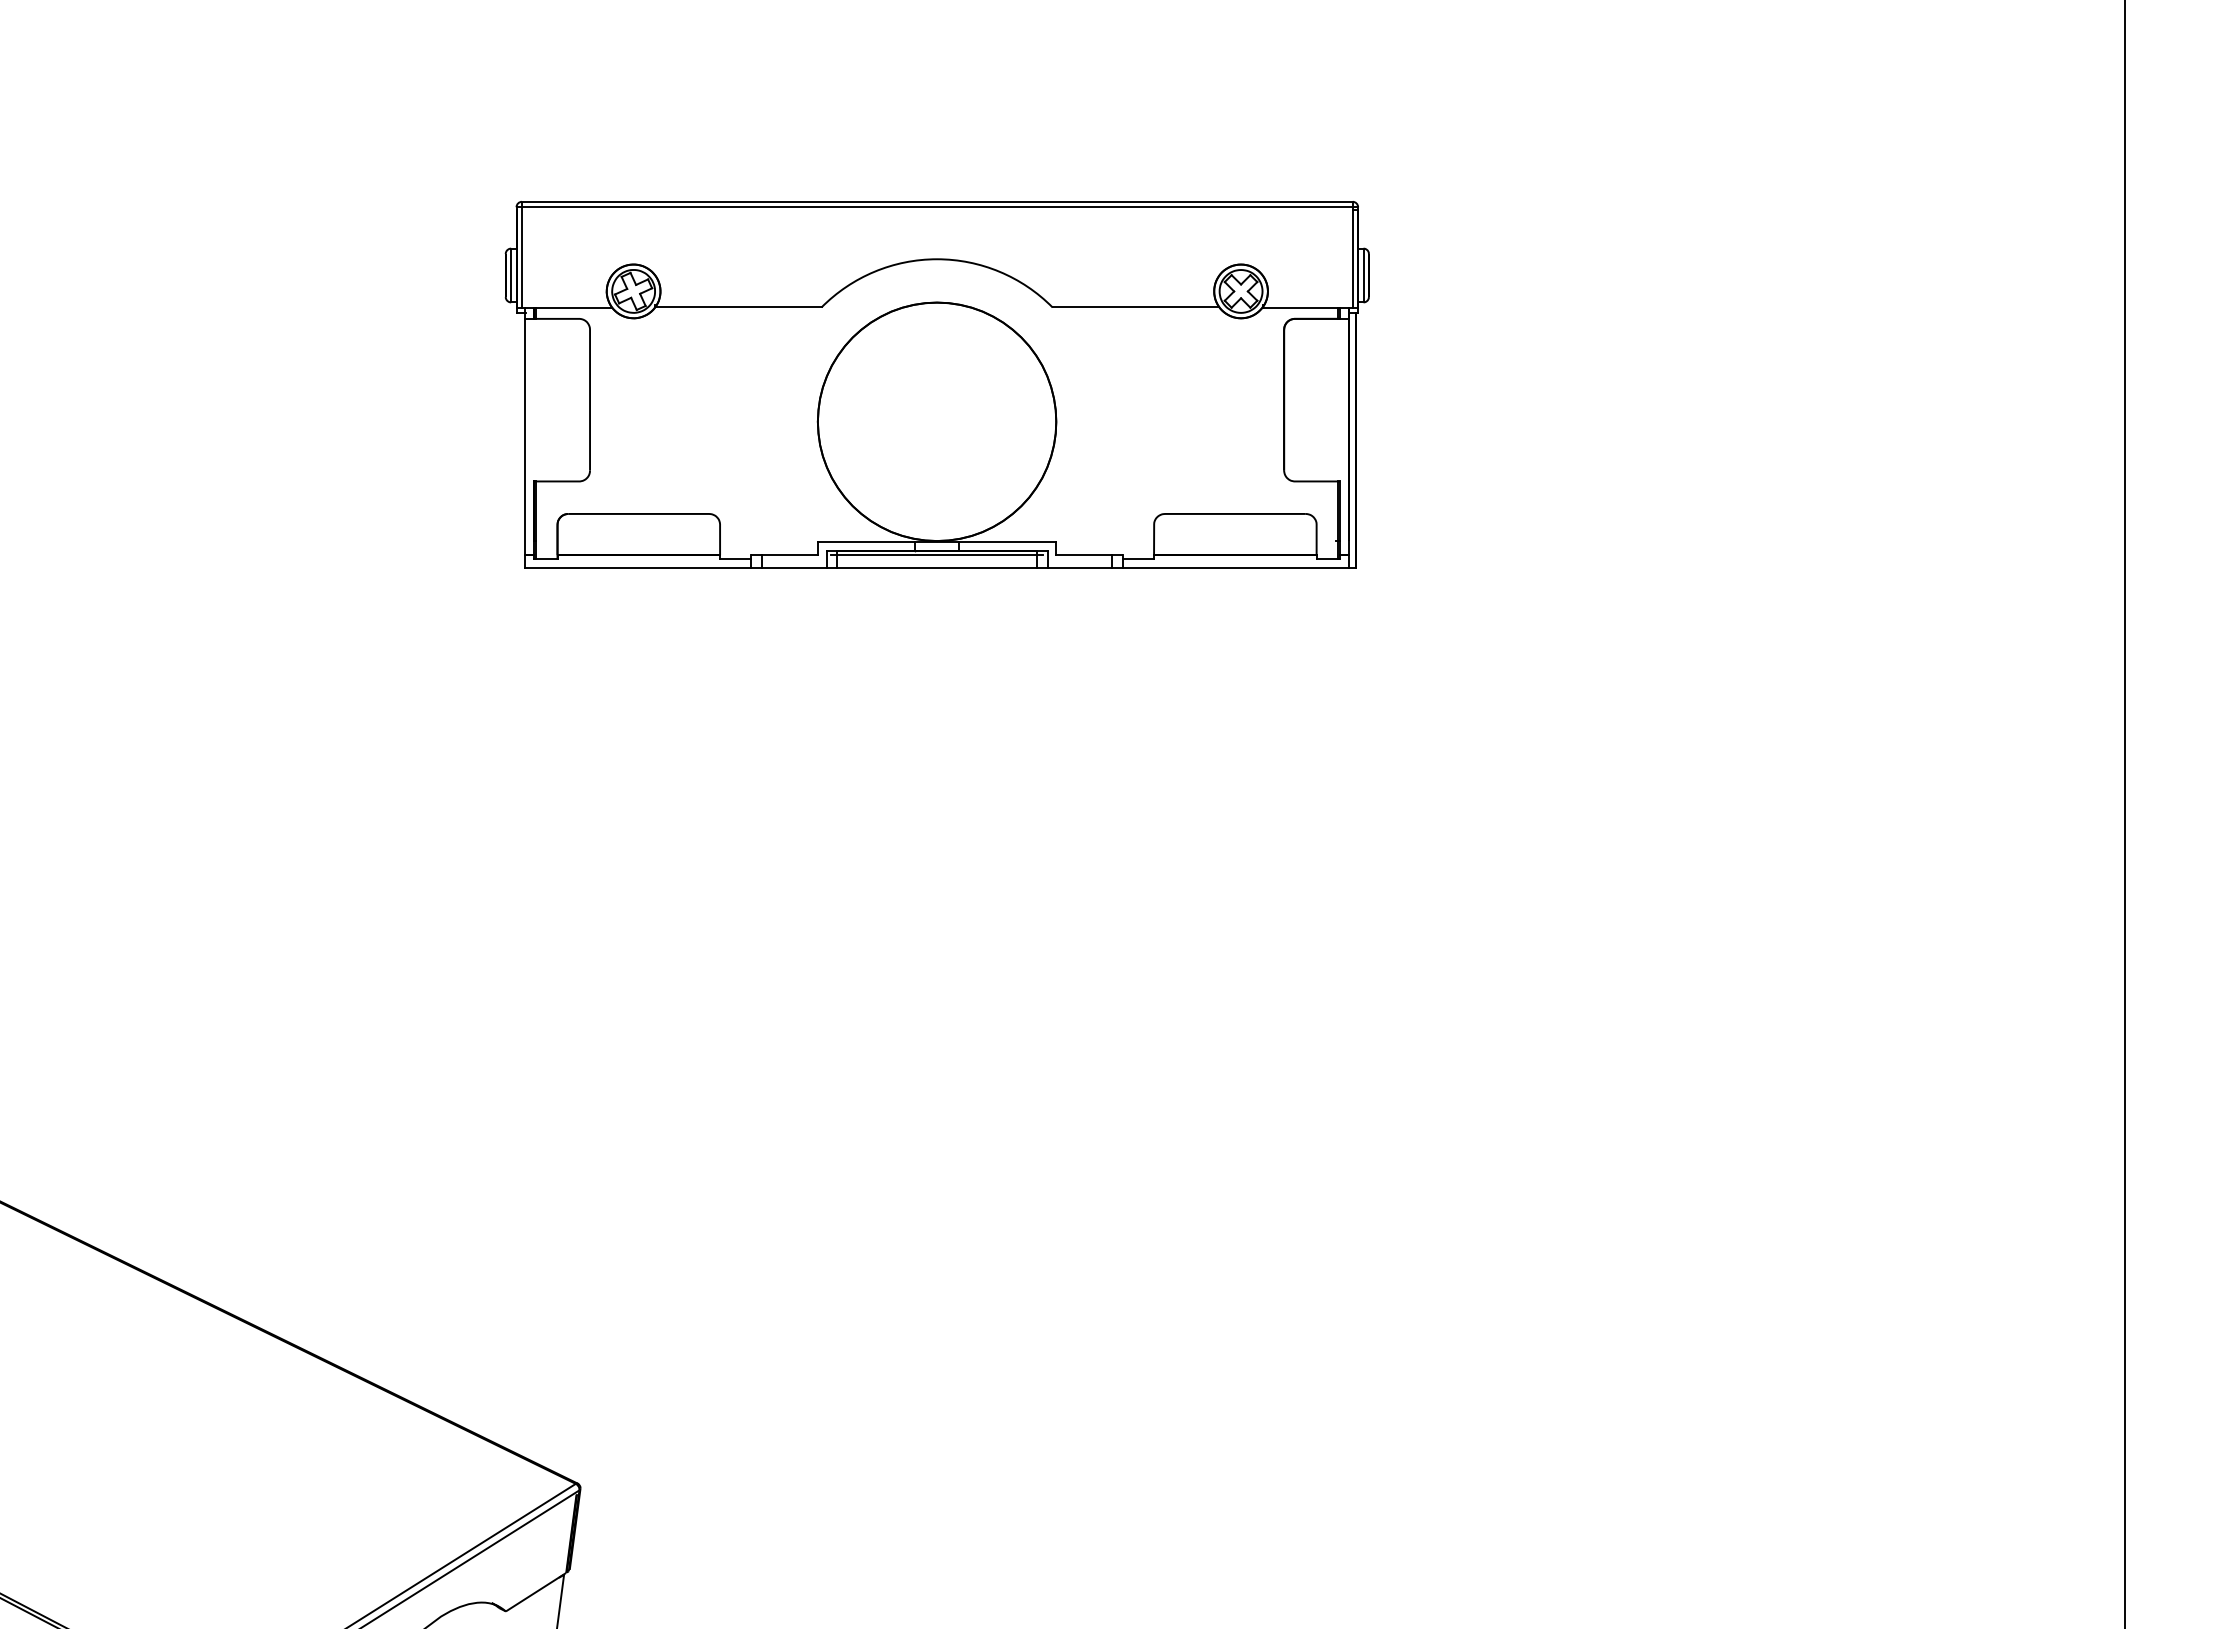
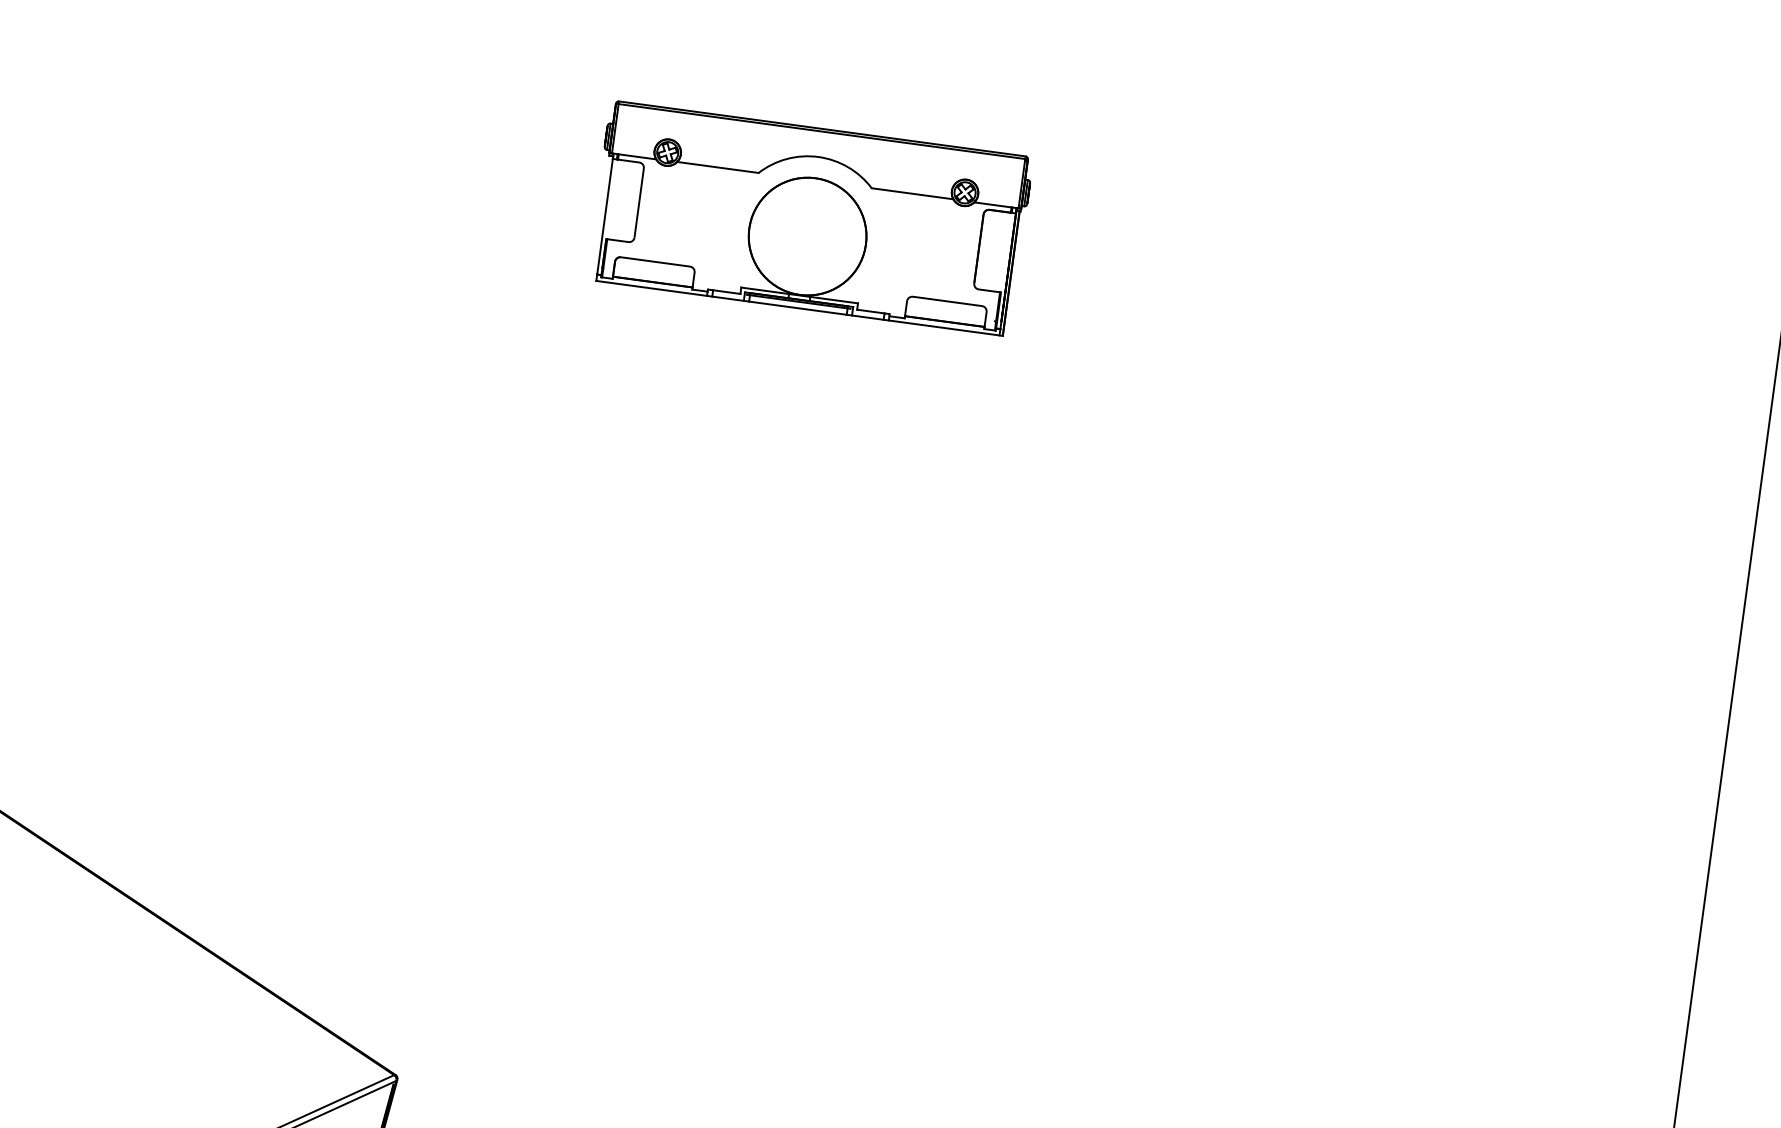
part: (936, 384) -> (809, 218), size x0.6

